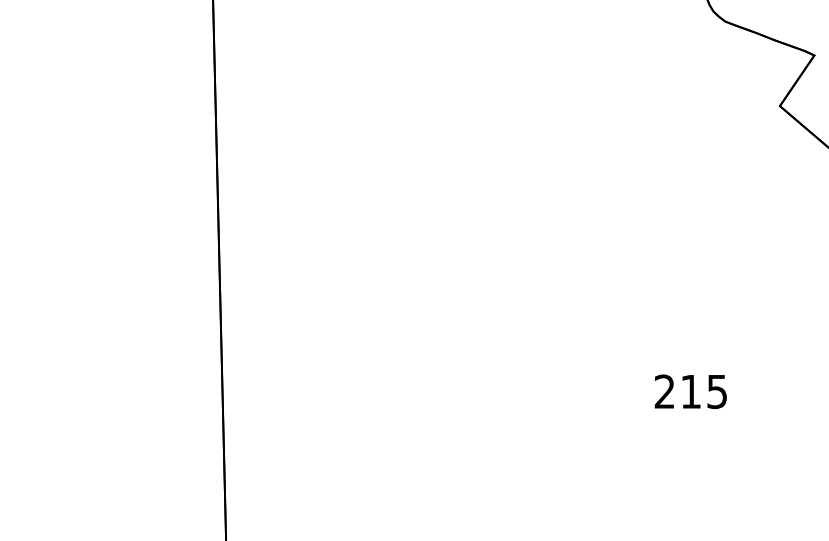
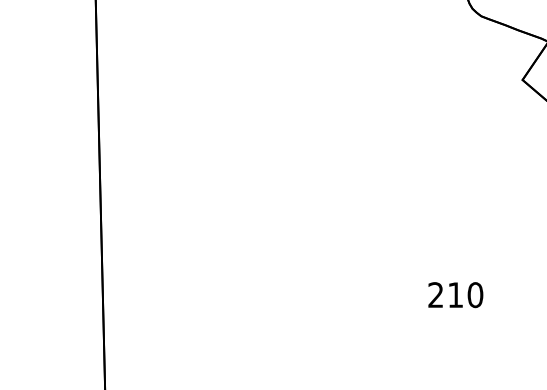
text: (717, 391) -> (475, 294), 215 -> 210

